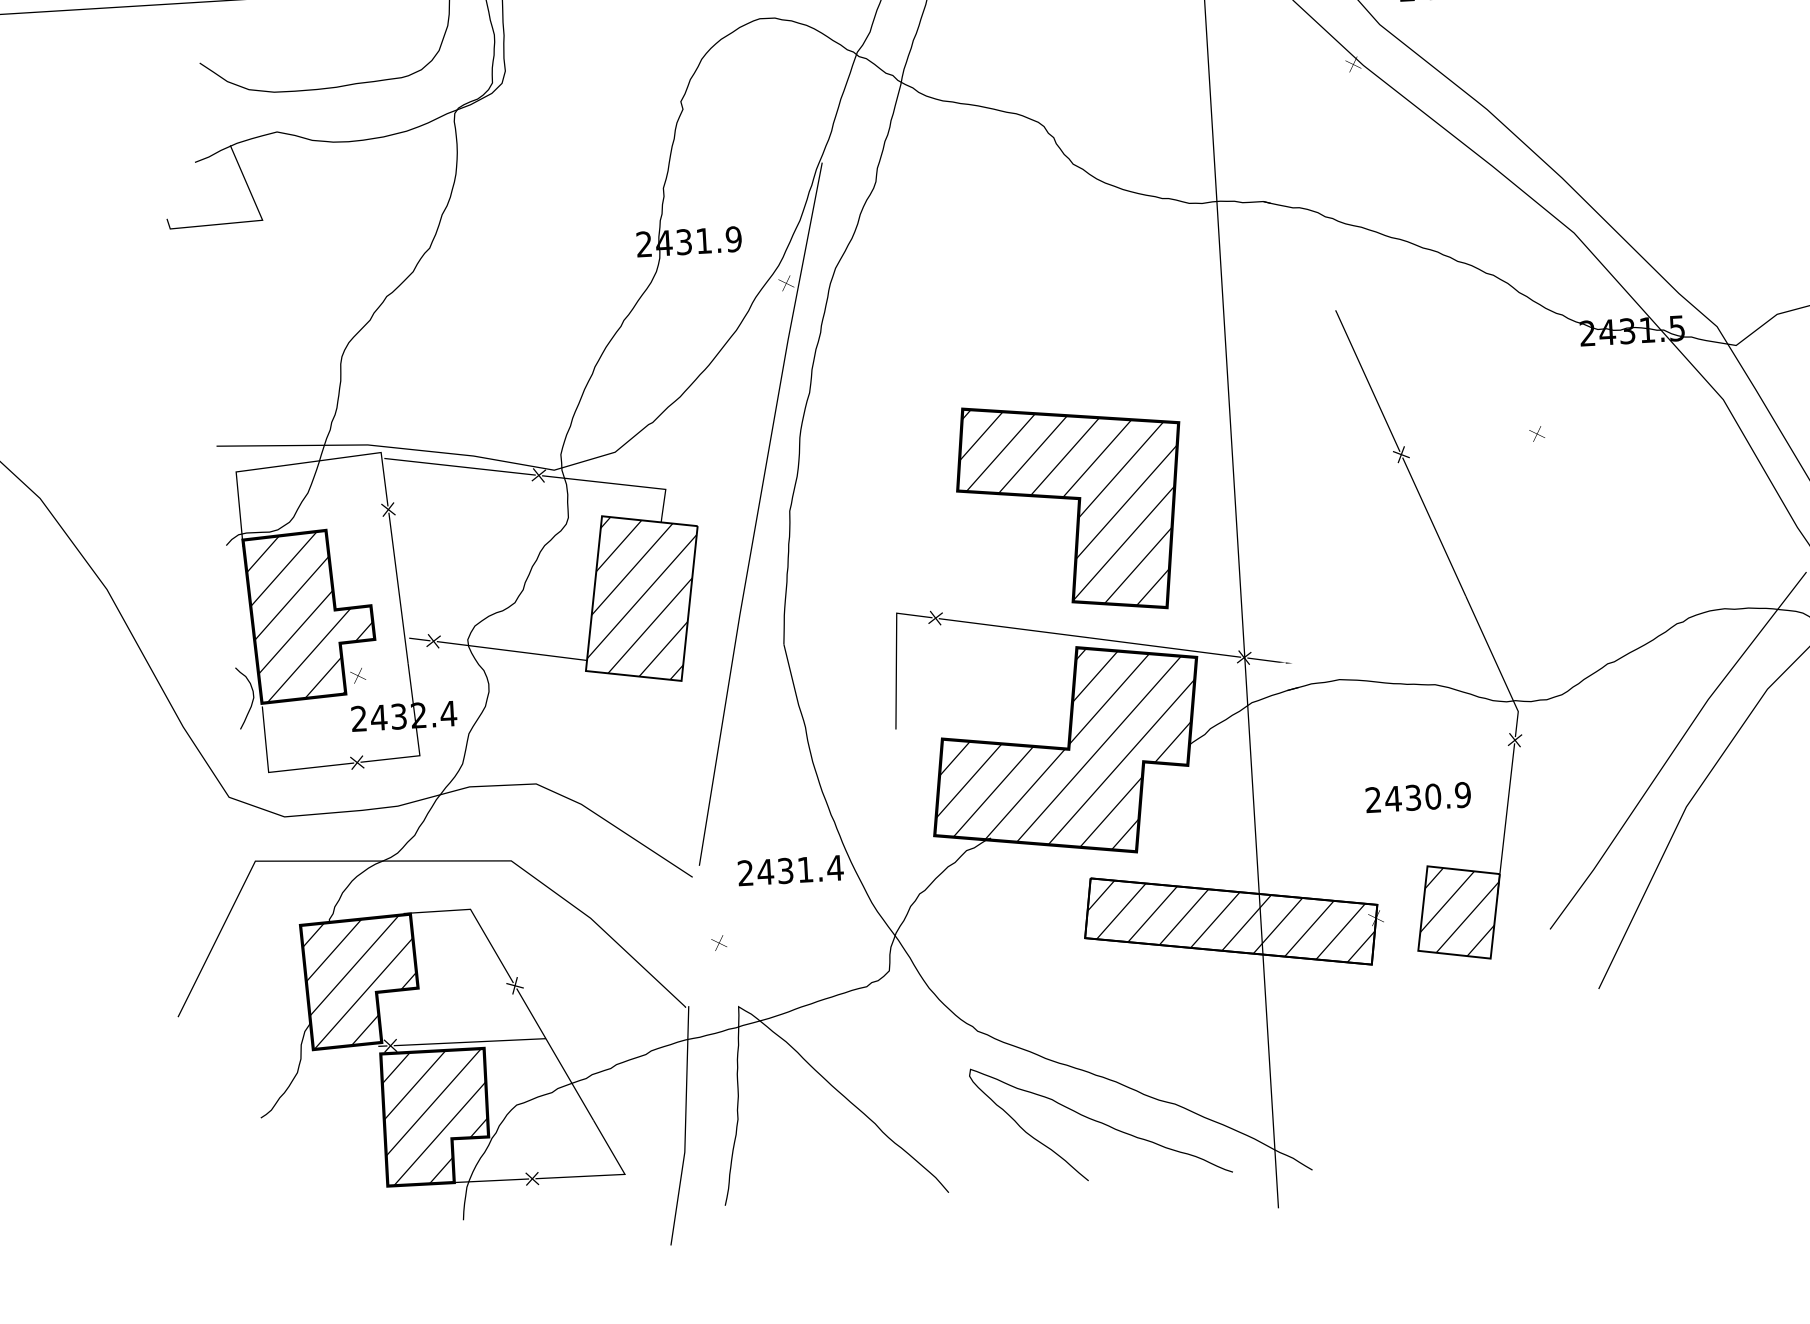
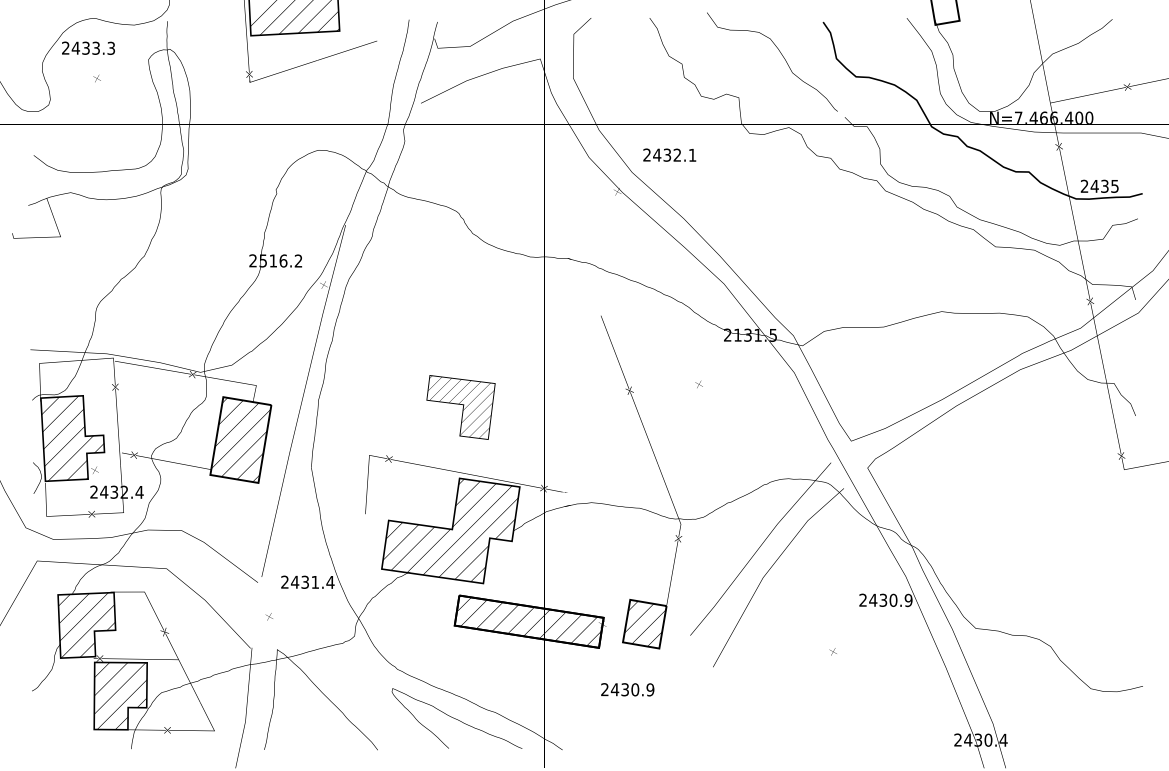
text: (698, 240) -> (280, 260), 2431.9 -> 2516.2
text: (1606, 330) -> (737, 334), 2431.5 -> 2131.5
part: (1070, 508) -> (460, 407), size x0.6
text: (1417, 797) -> (627, 689), moved

